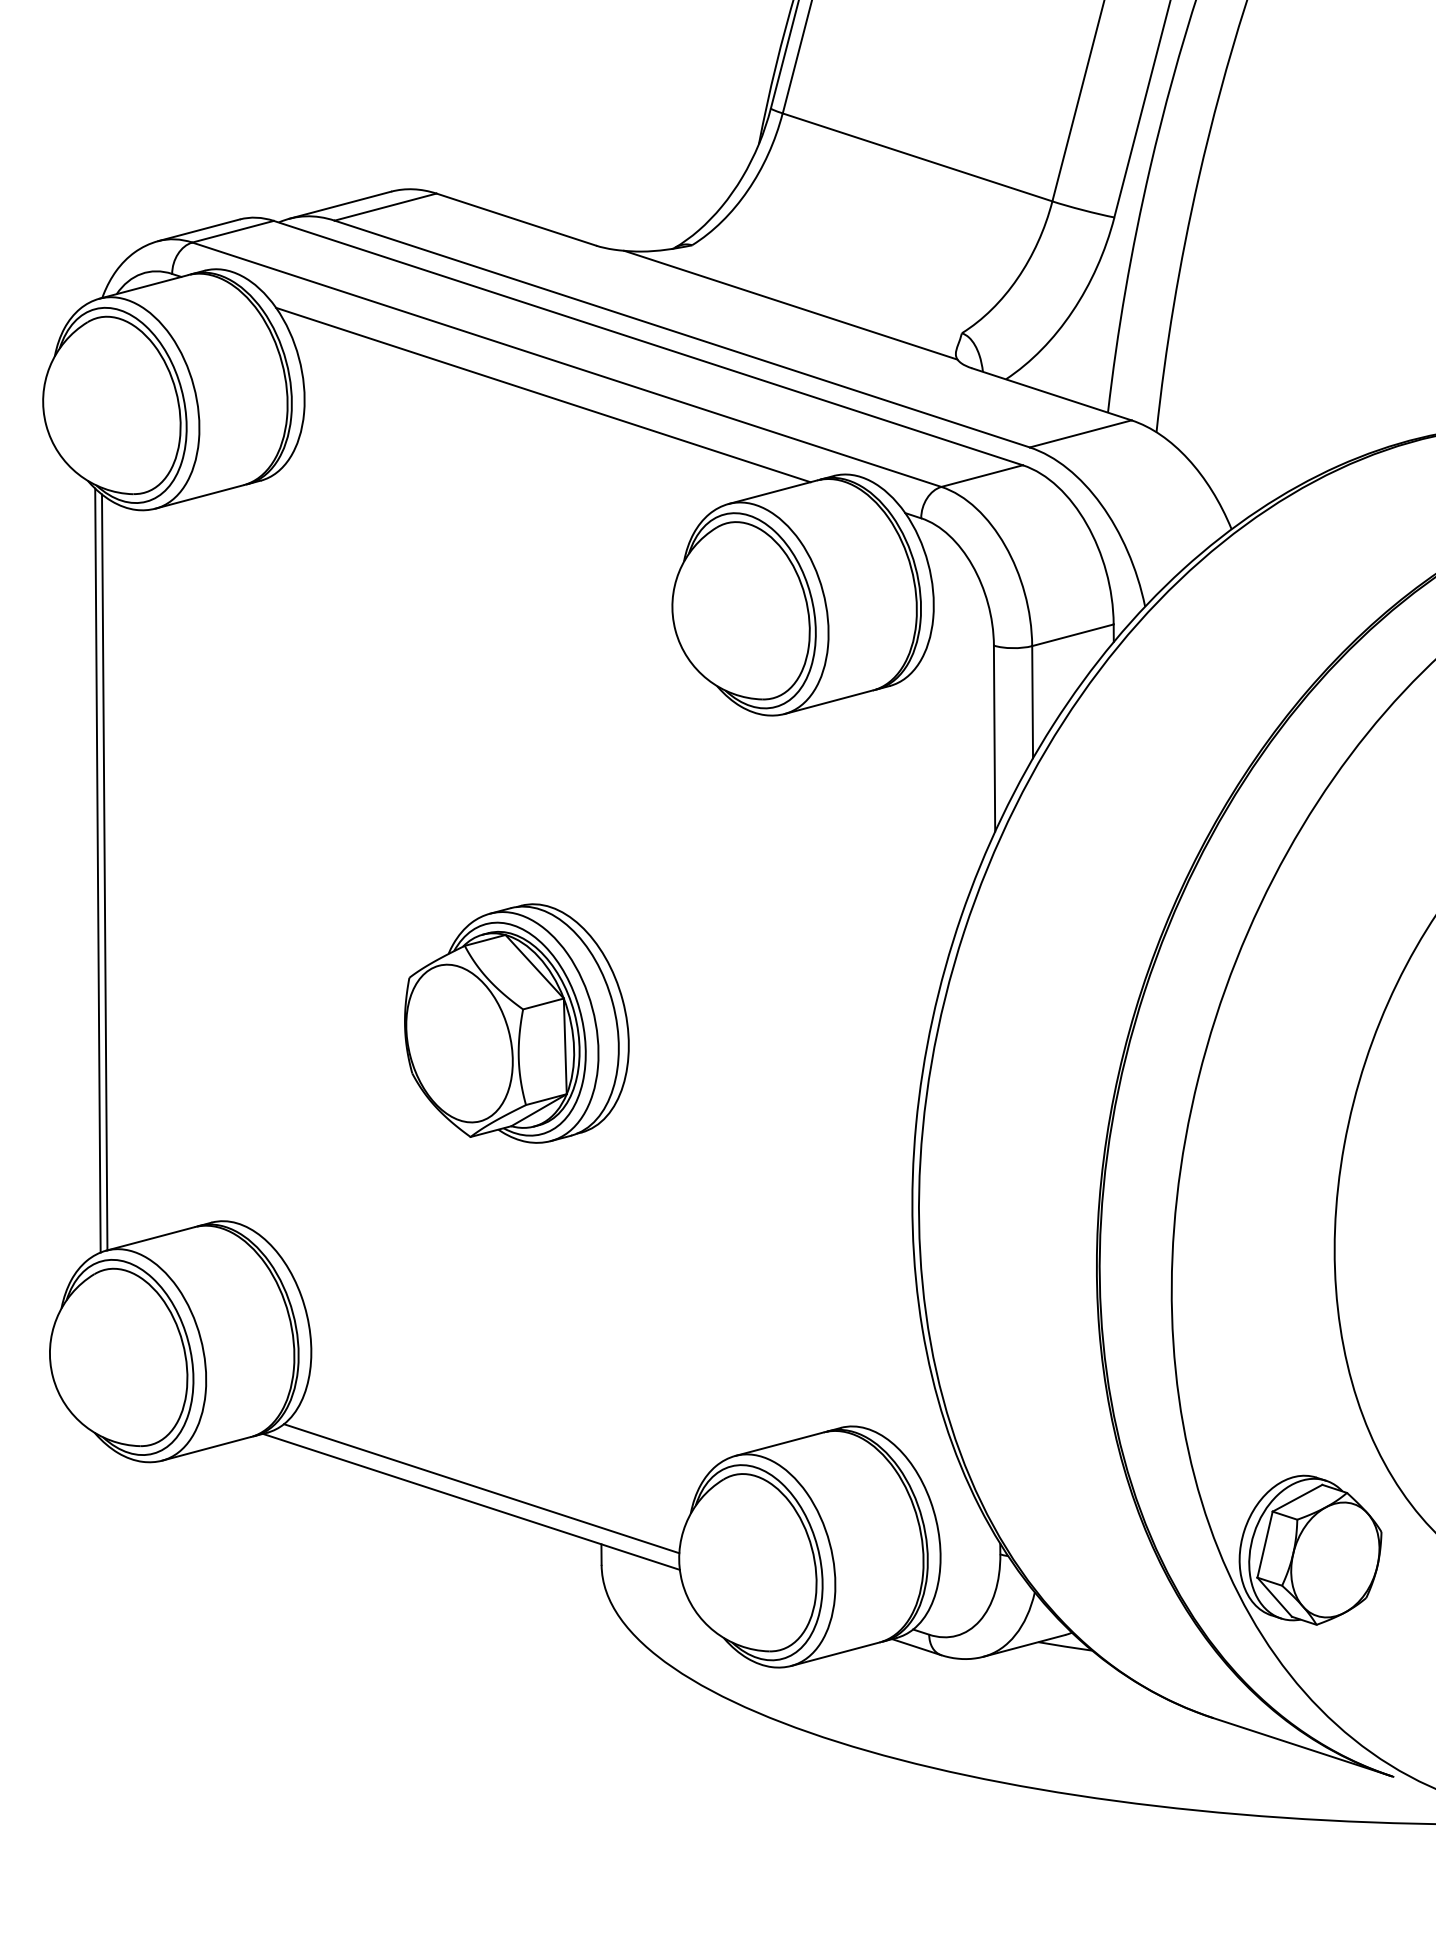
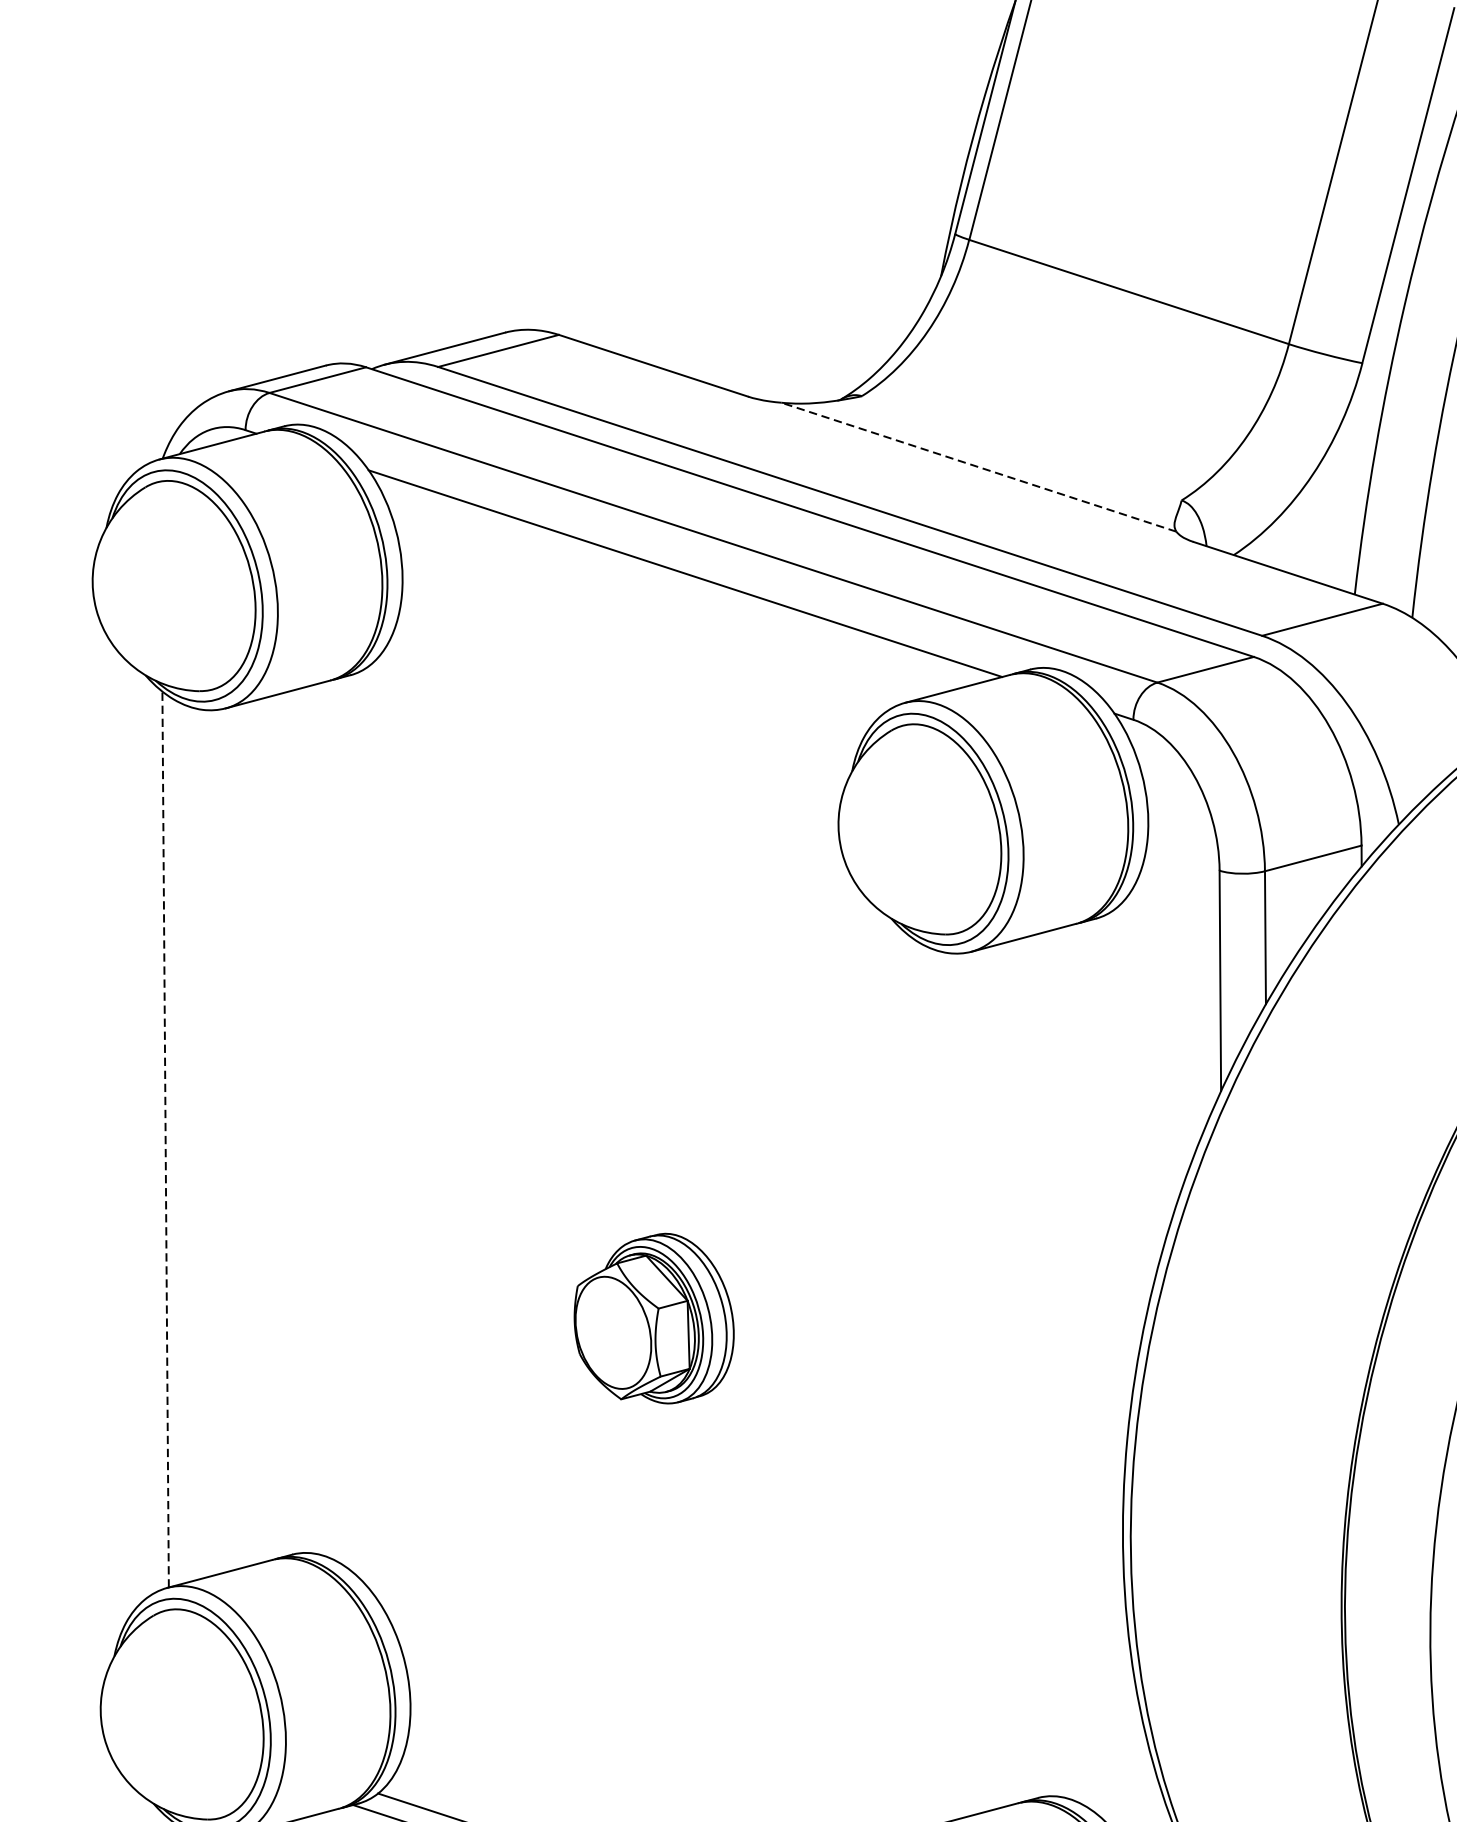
line: (790, 305) -> (978, 467), solid -> dashed
line: (97, 870) -> (157, 1137), removed
line: (104, 872) -> (165, 1139), solid -> dashed
part: (516, 1023) -> (653, 1318), size x0.6

